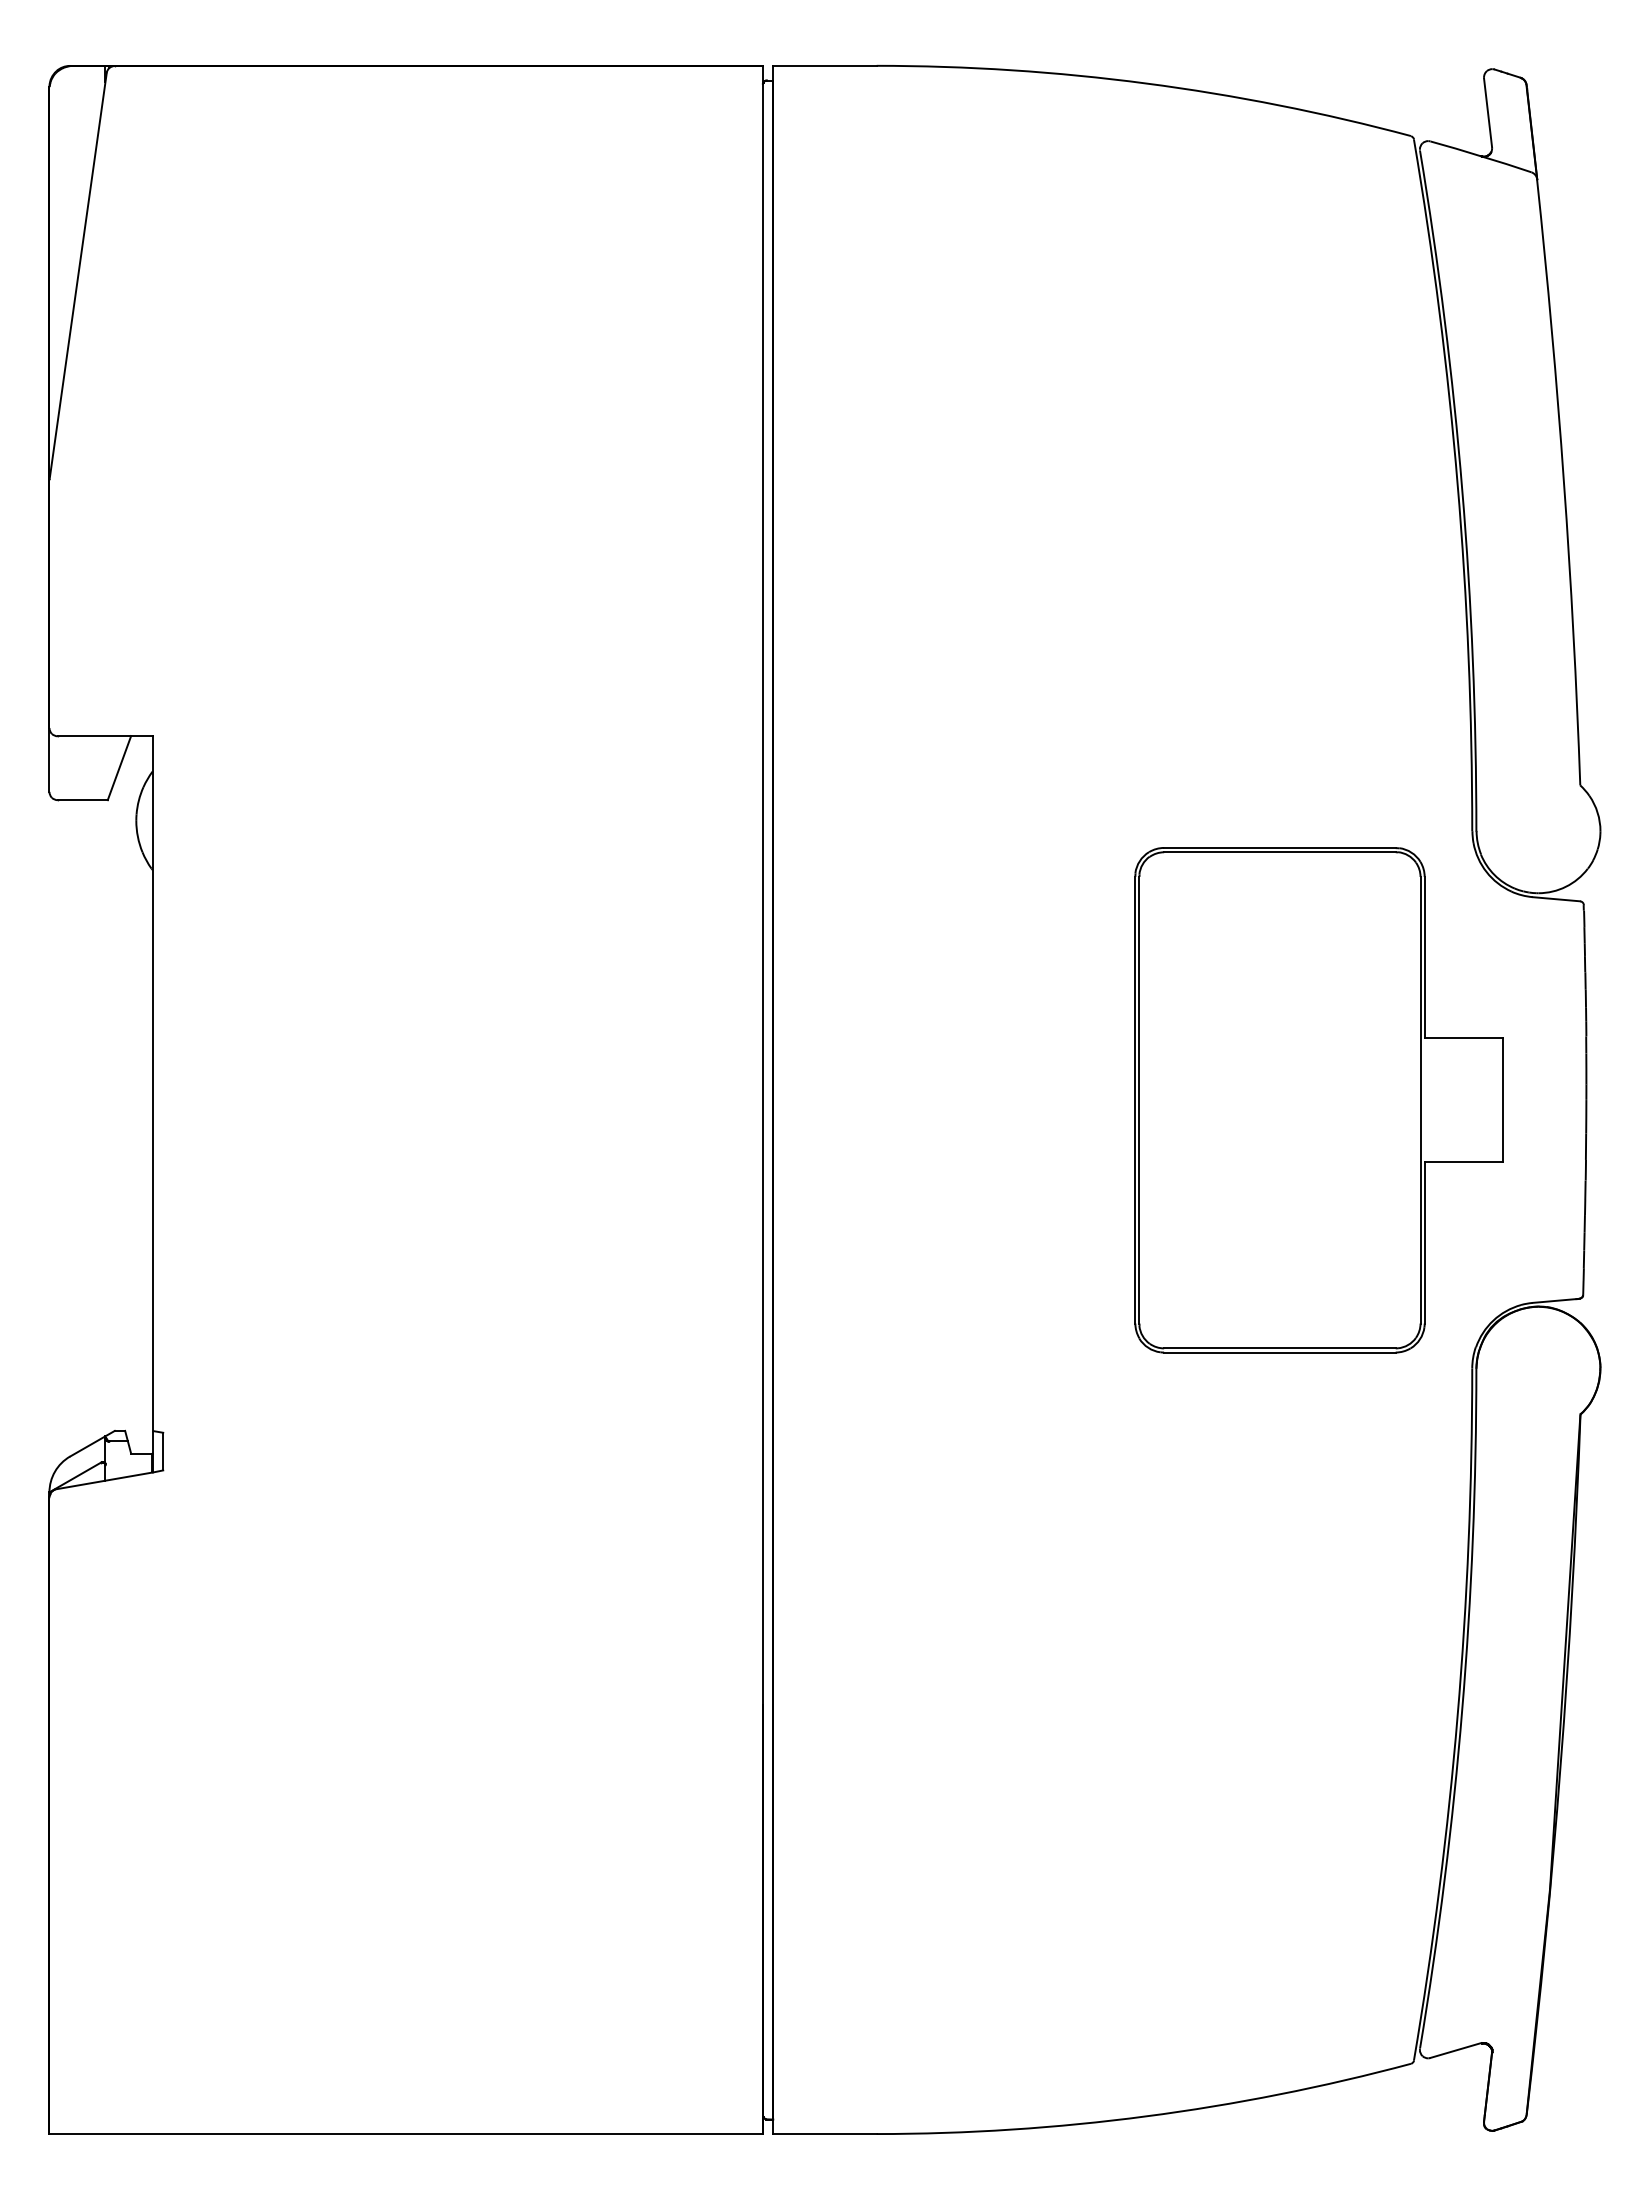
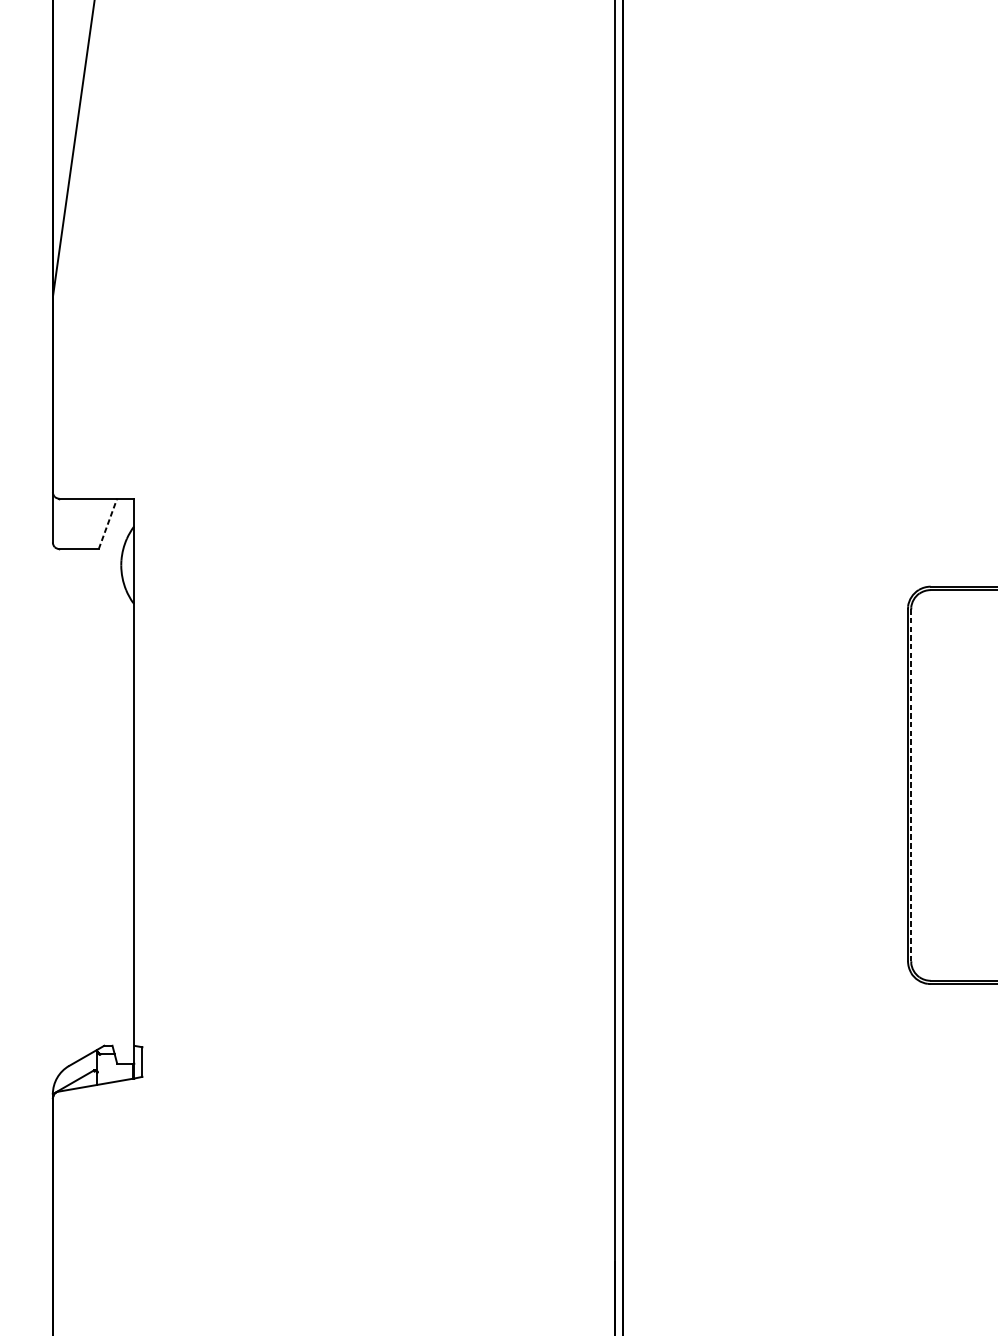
line: (119, 767) -> (108, 523), solid -> dashed
line: (1139, 1099) -> (911, 784), solid -> dashed

